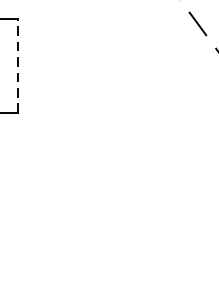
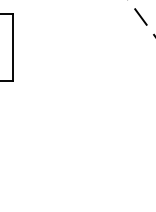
line: (18, 65) -> (13, 46), dashed -> solid

